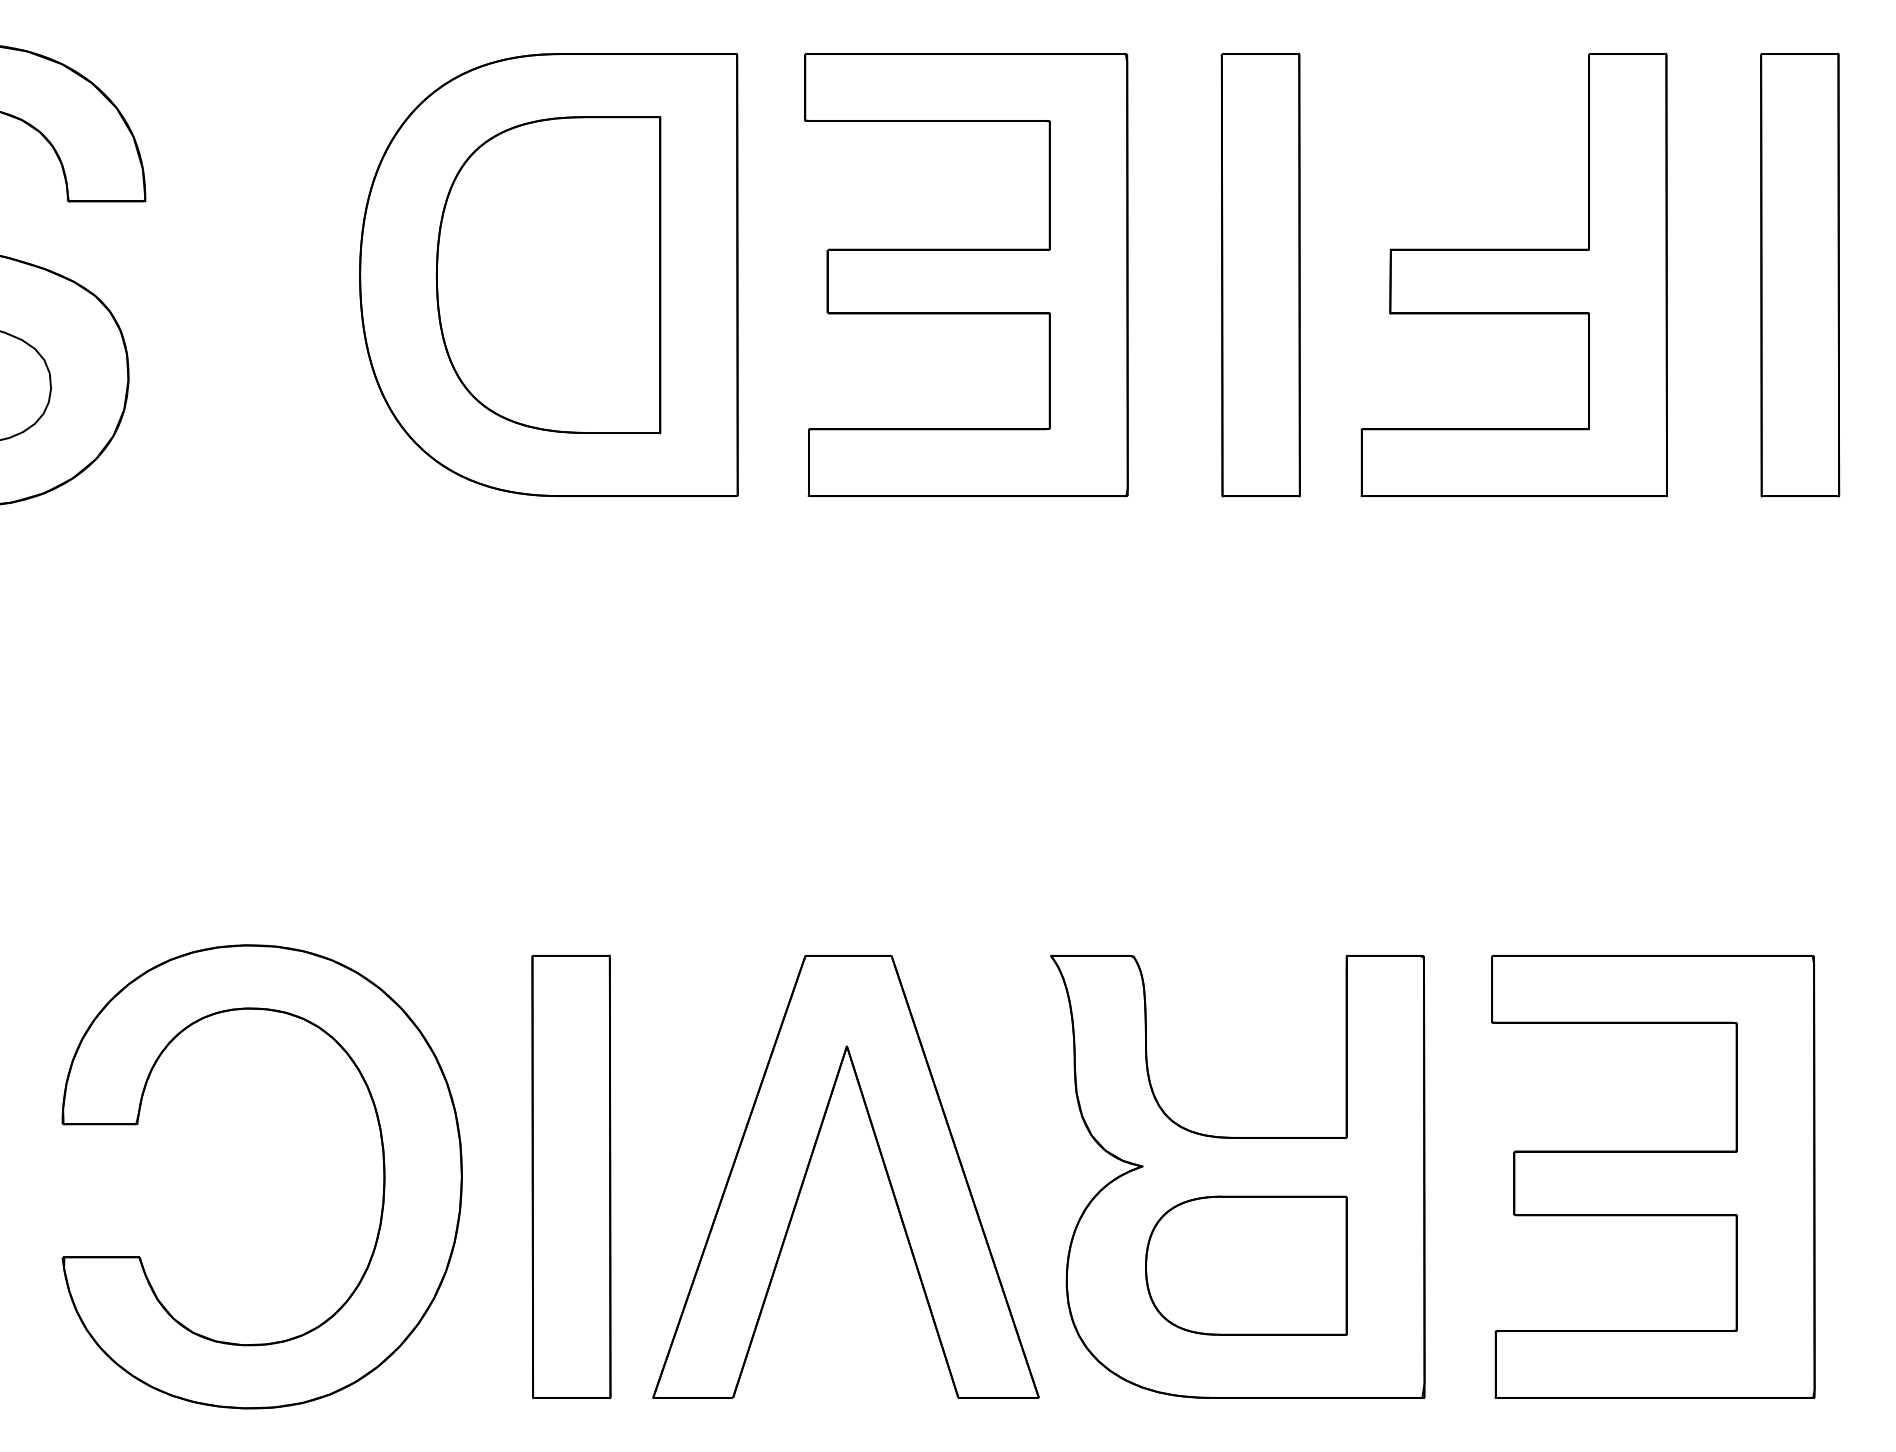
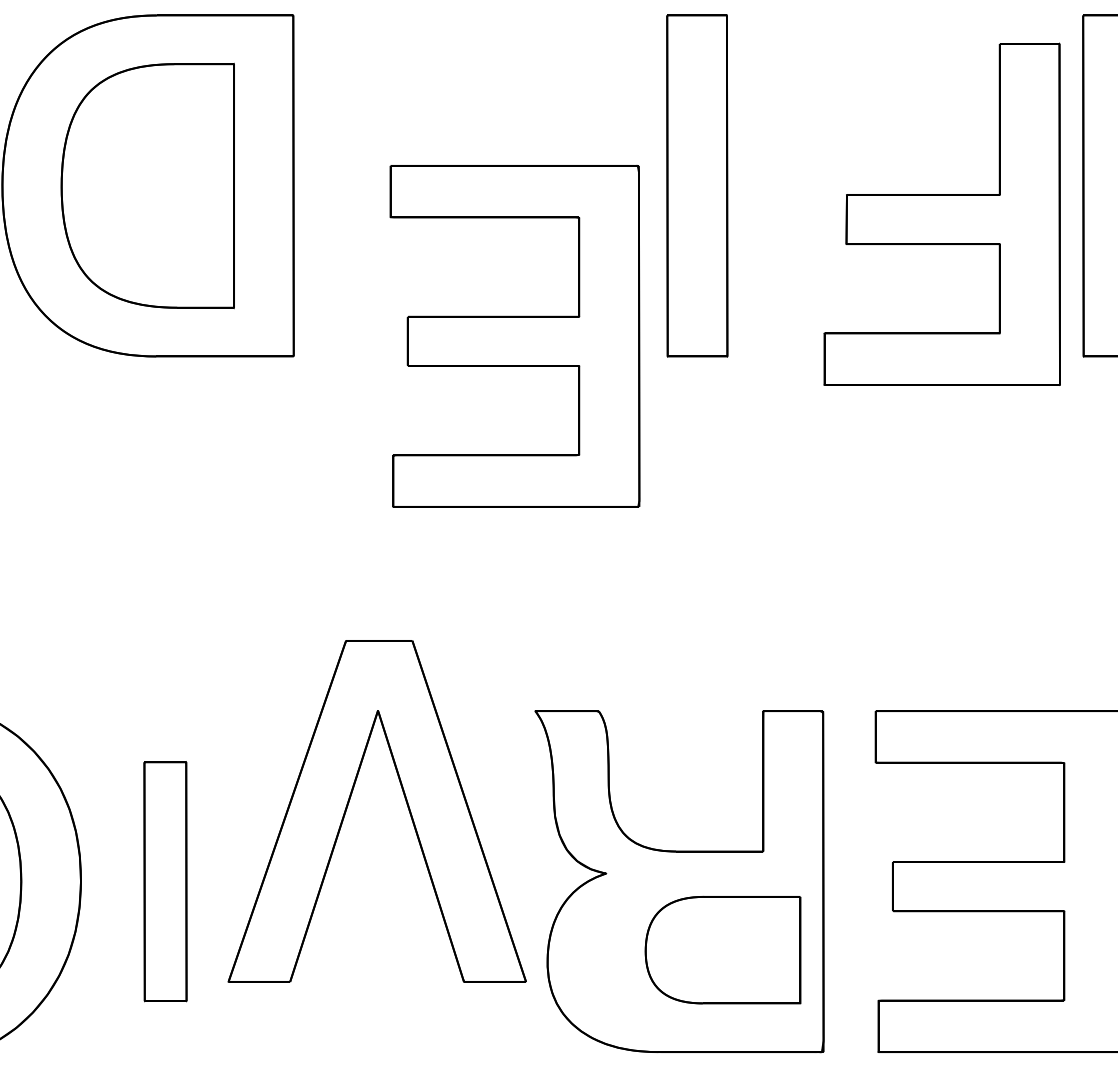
part: (1513, 274) -> (941, 214), moved
part: (966, 275) -> (514, 336), moved
part: (809, 1166) -> (349, 803), moved
part: (571, 1176) -> (165, 881), size x0.7
part: (1246, 1265) -> (723, 949), moved

